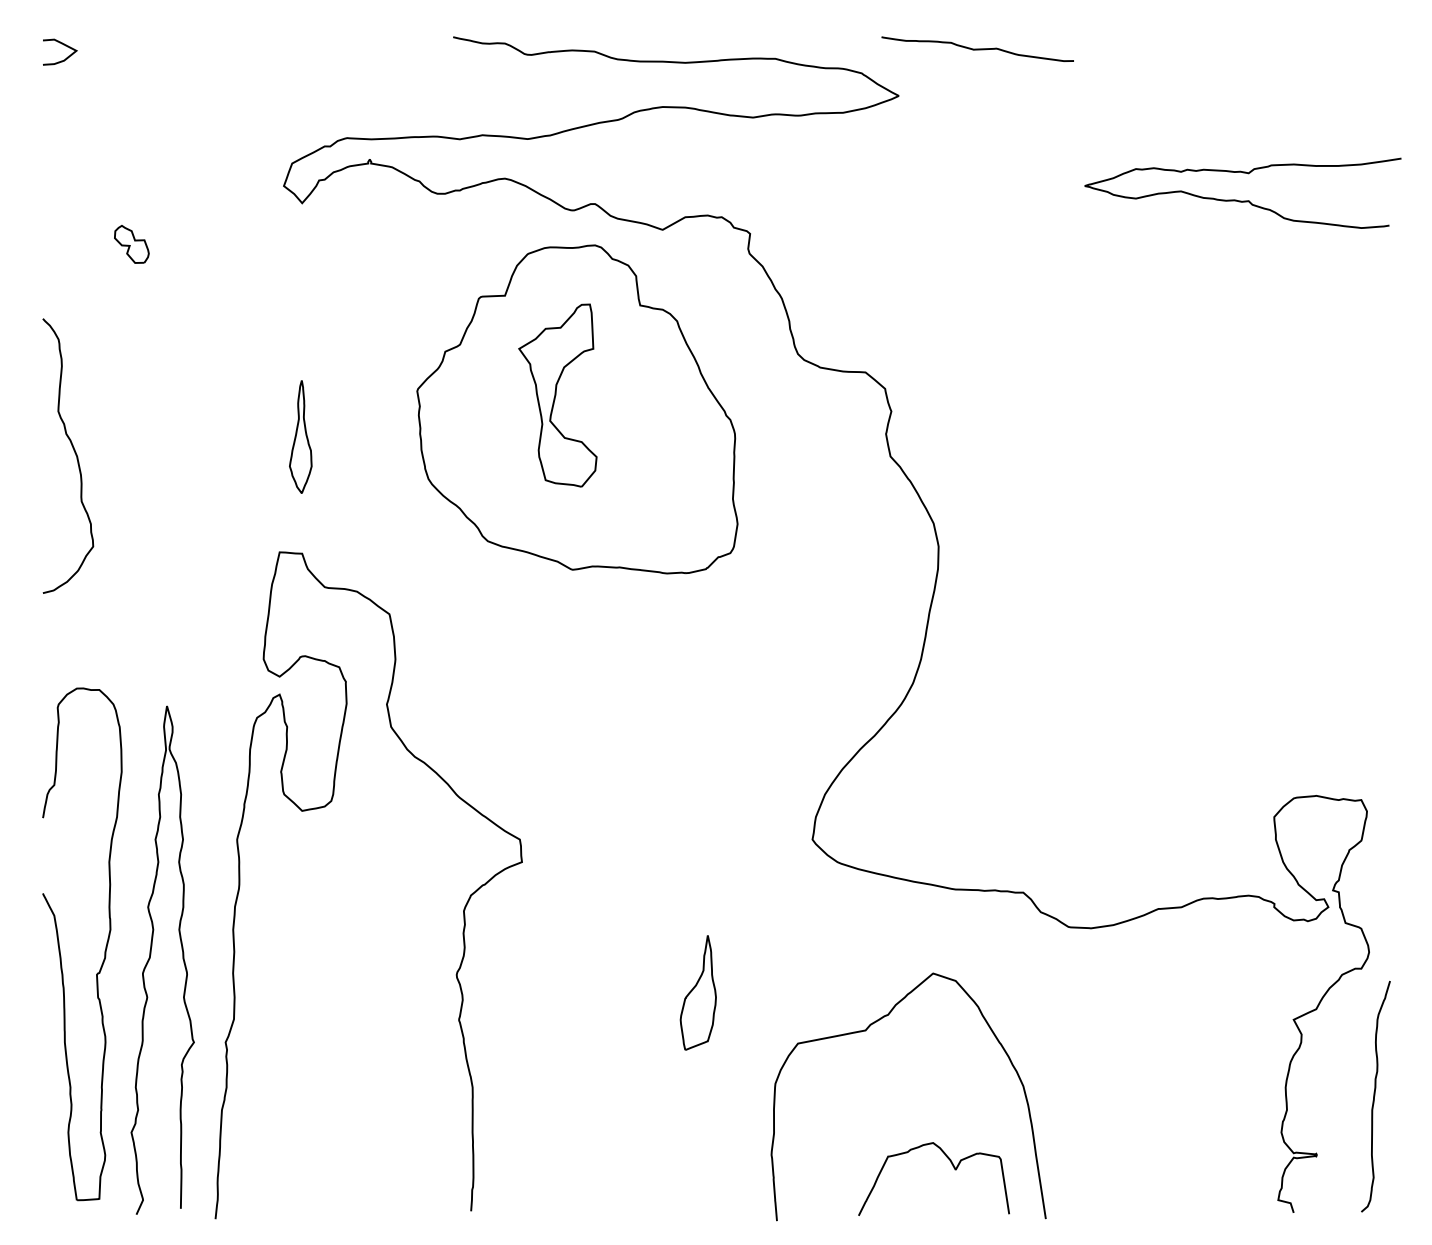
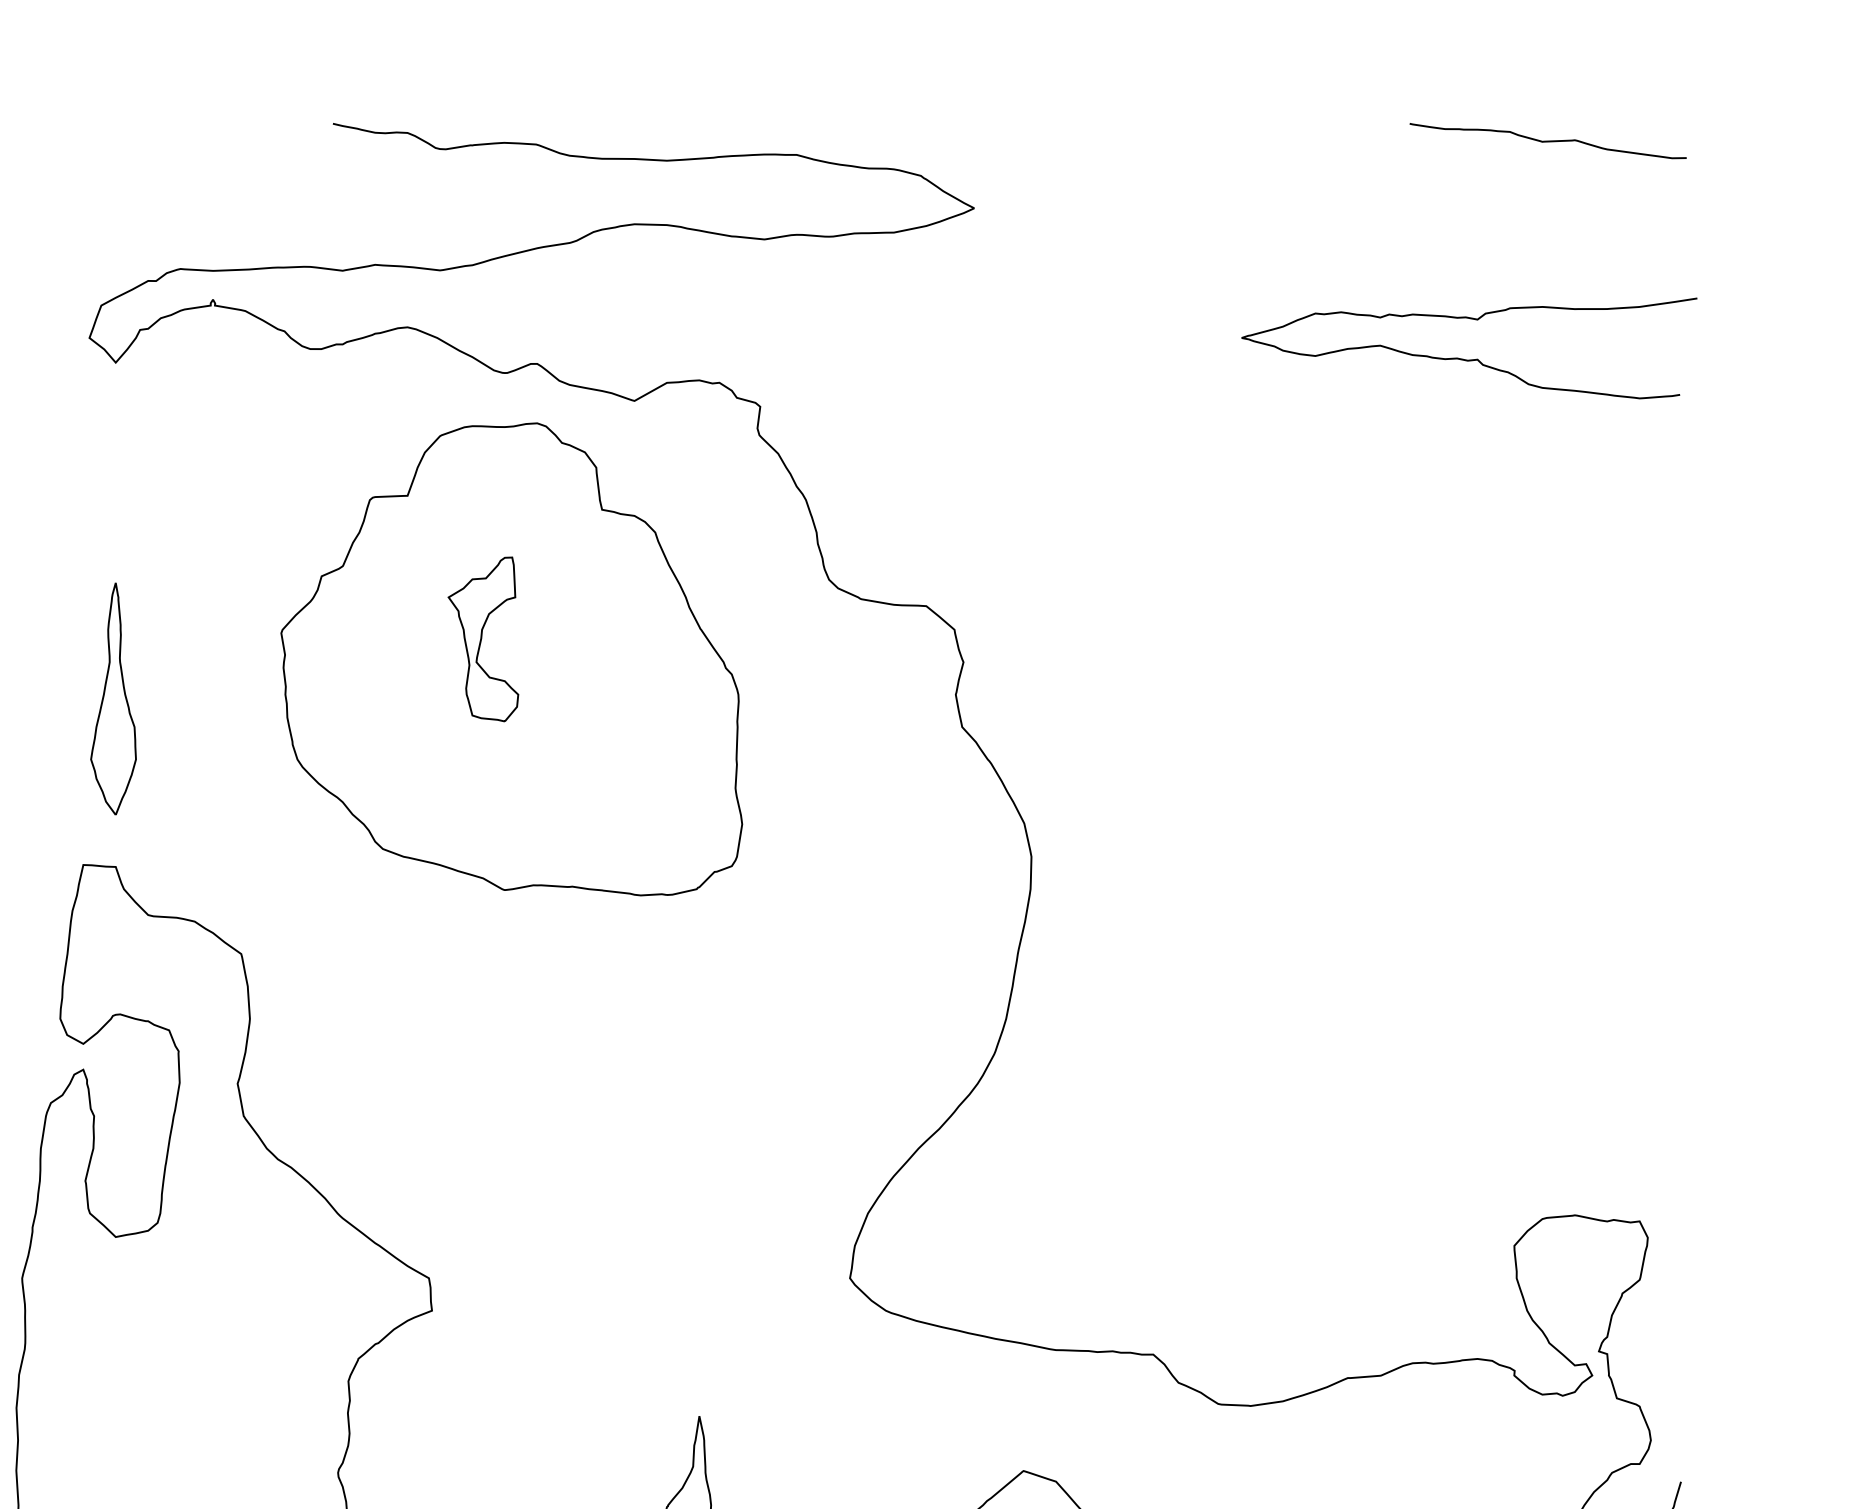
curve: (977, 48) -> (1547, 140), moved
part: (557, 395) -> (483, 639), size x0.62
part: (300, 436) -> (113, 698), size x1.43

